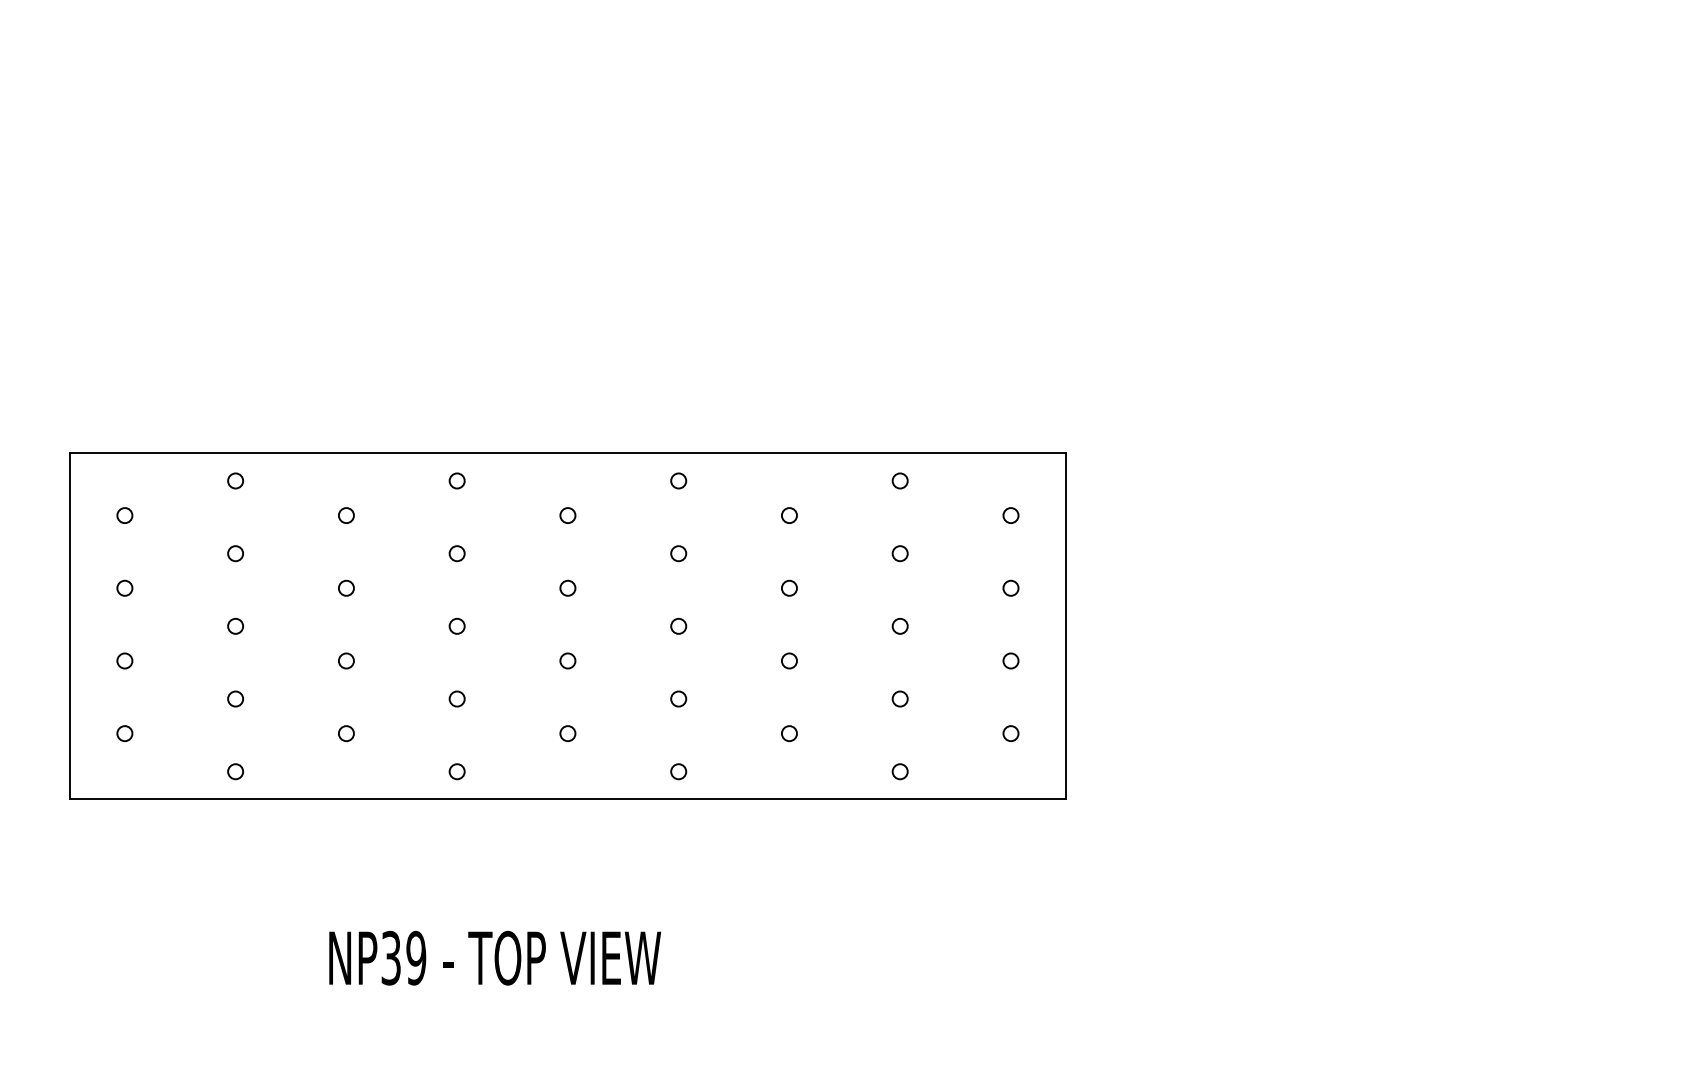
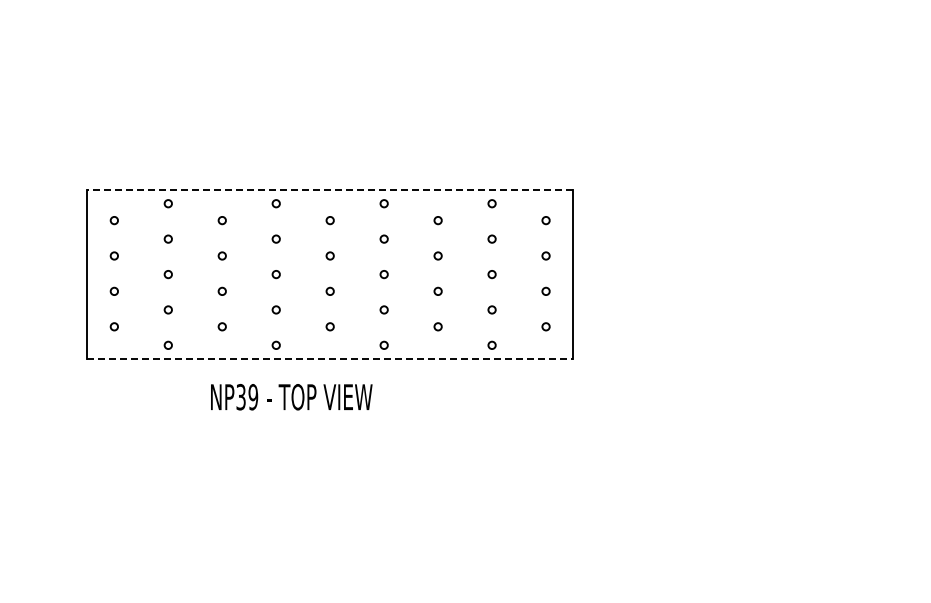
line: (568, 453) -> (330, 190), solid -> dashed
line: (568, 798) -> (330, 358), solid -> dashed
text: (494, 958) -> (291, 397), moved

